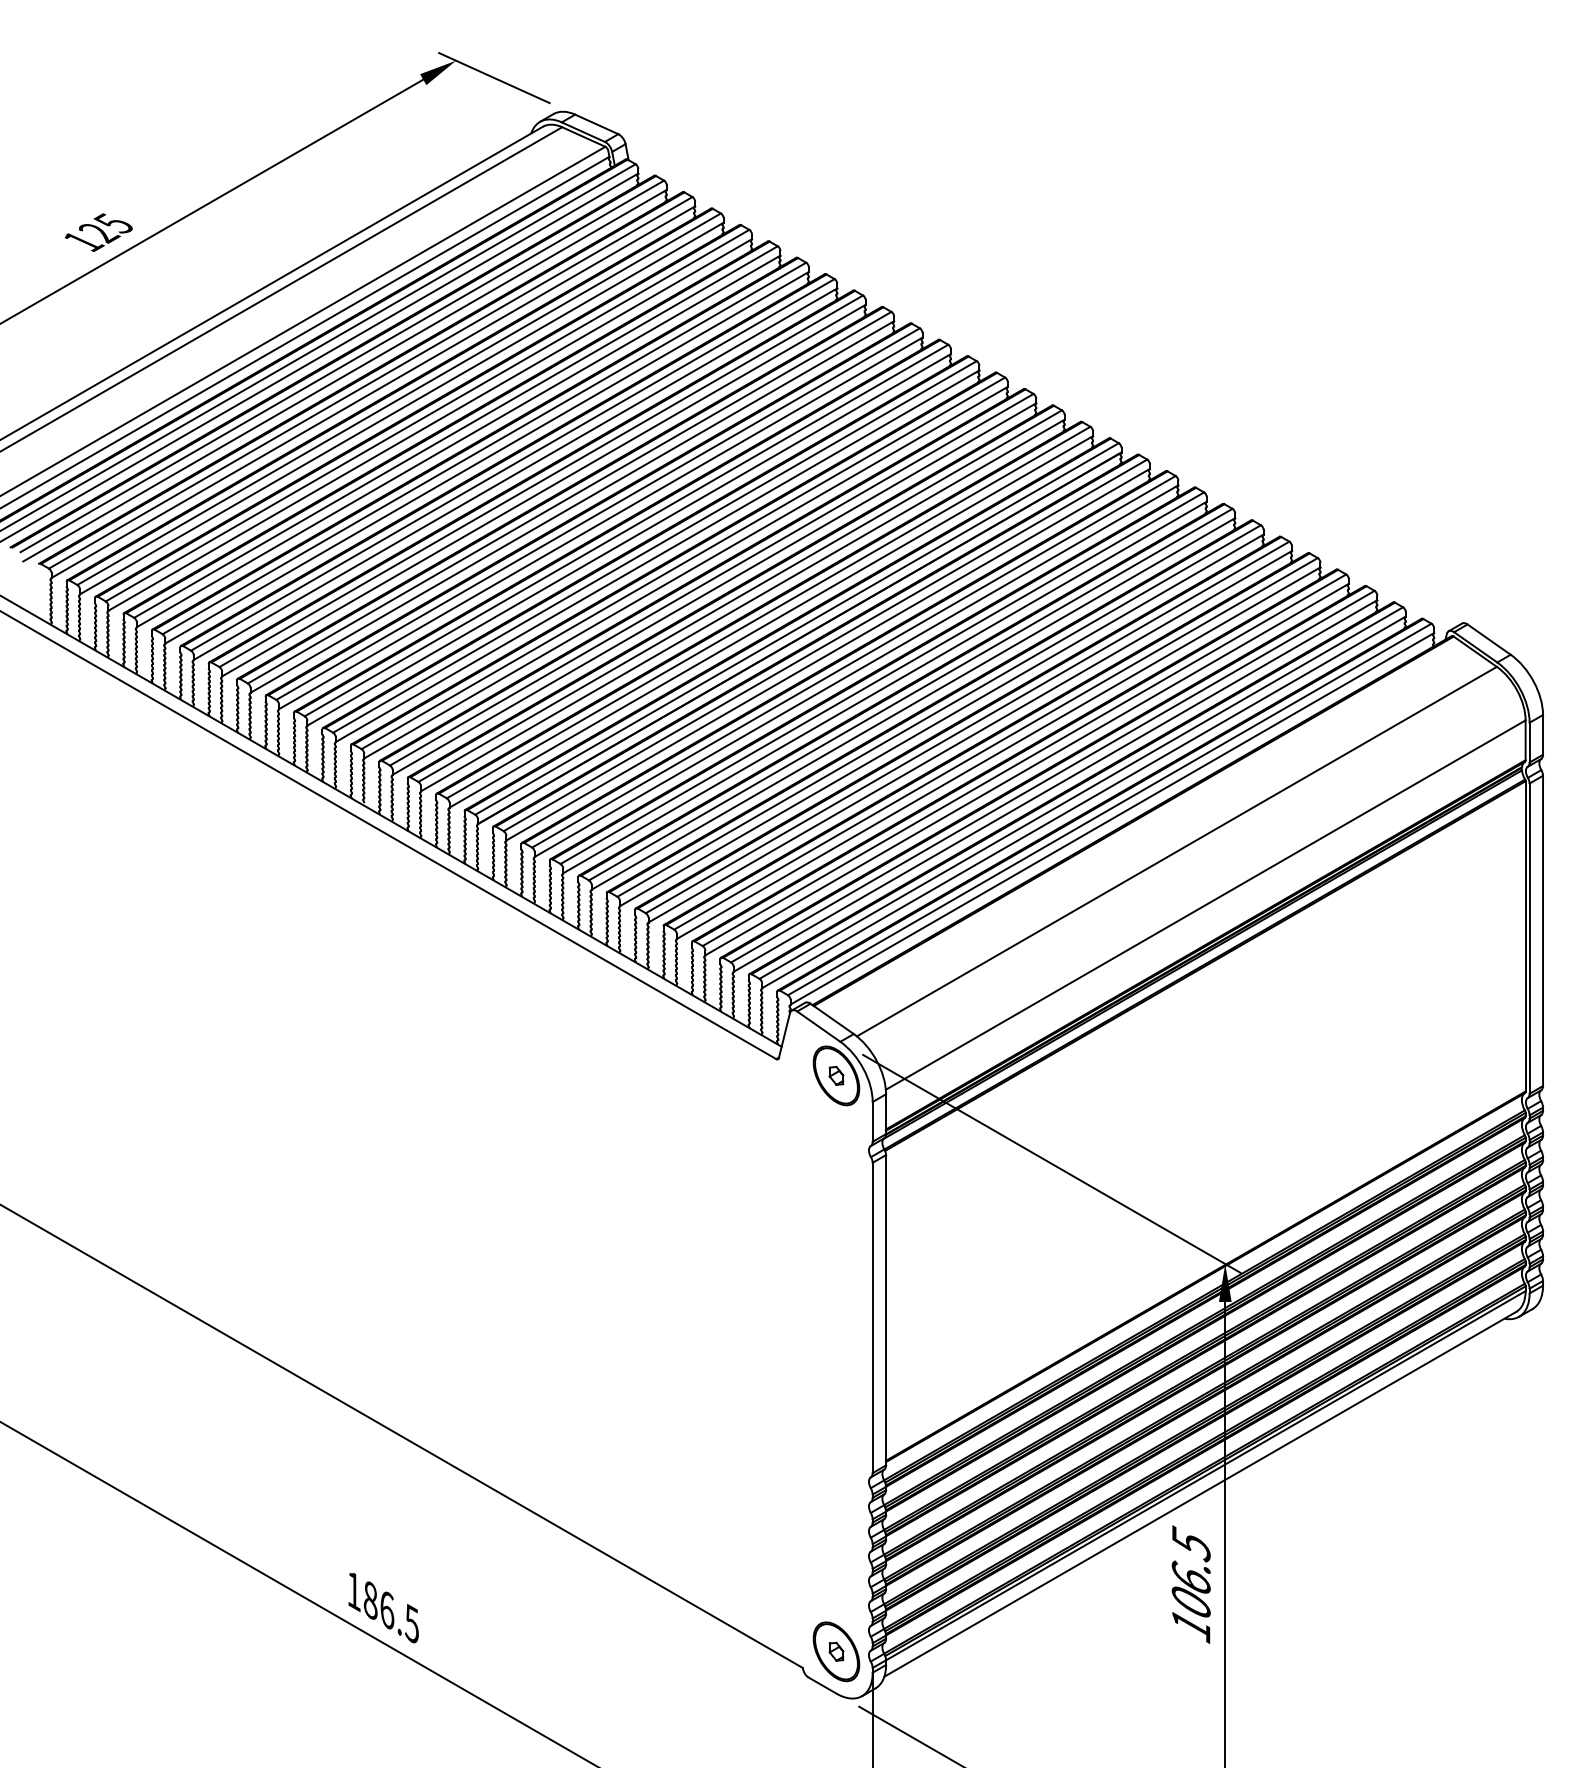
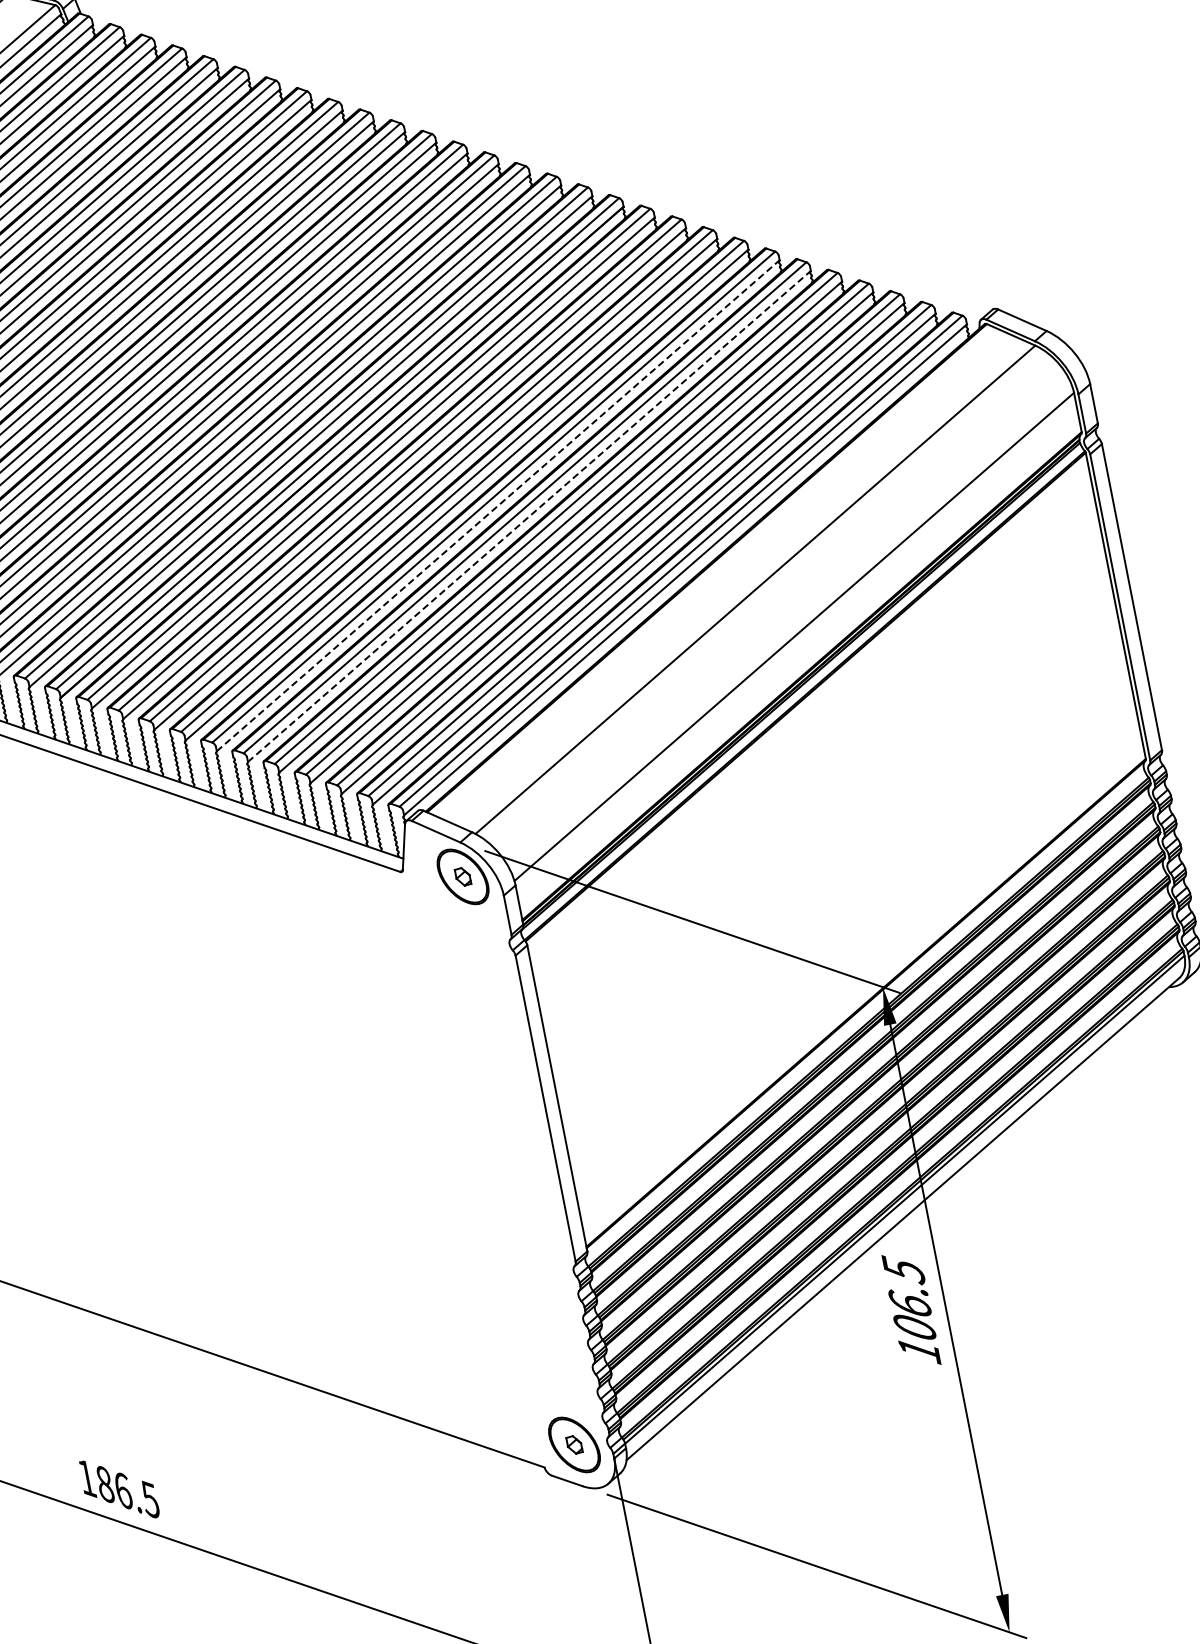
line: (941, 720) -> (497, 506), solid -> dashed
line: (970, 736) -> (529, 516), solid -> dashed

